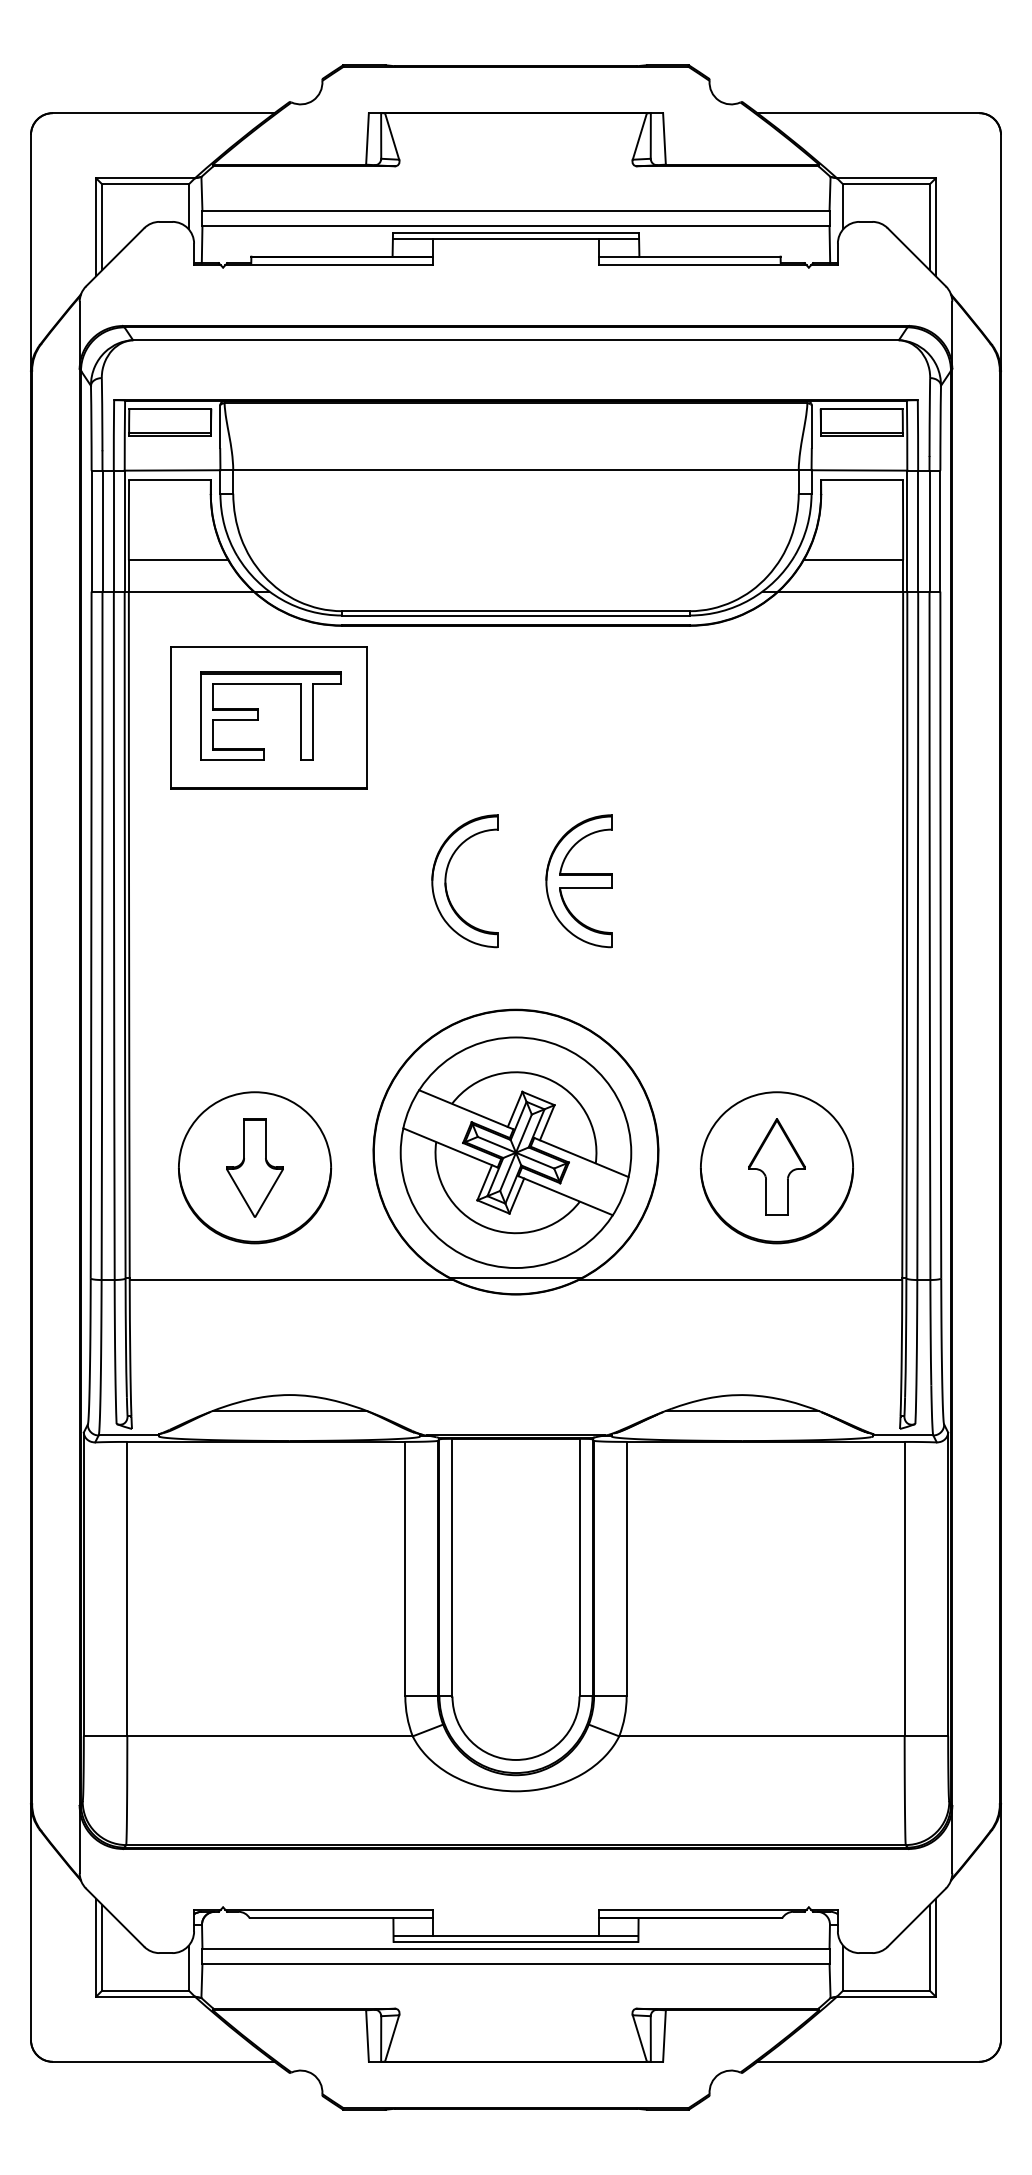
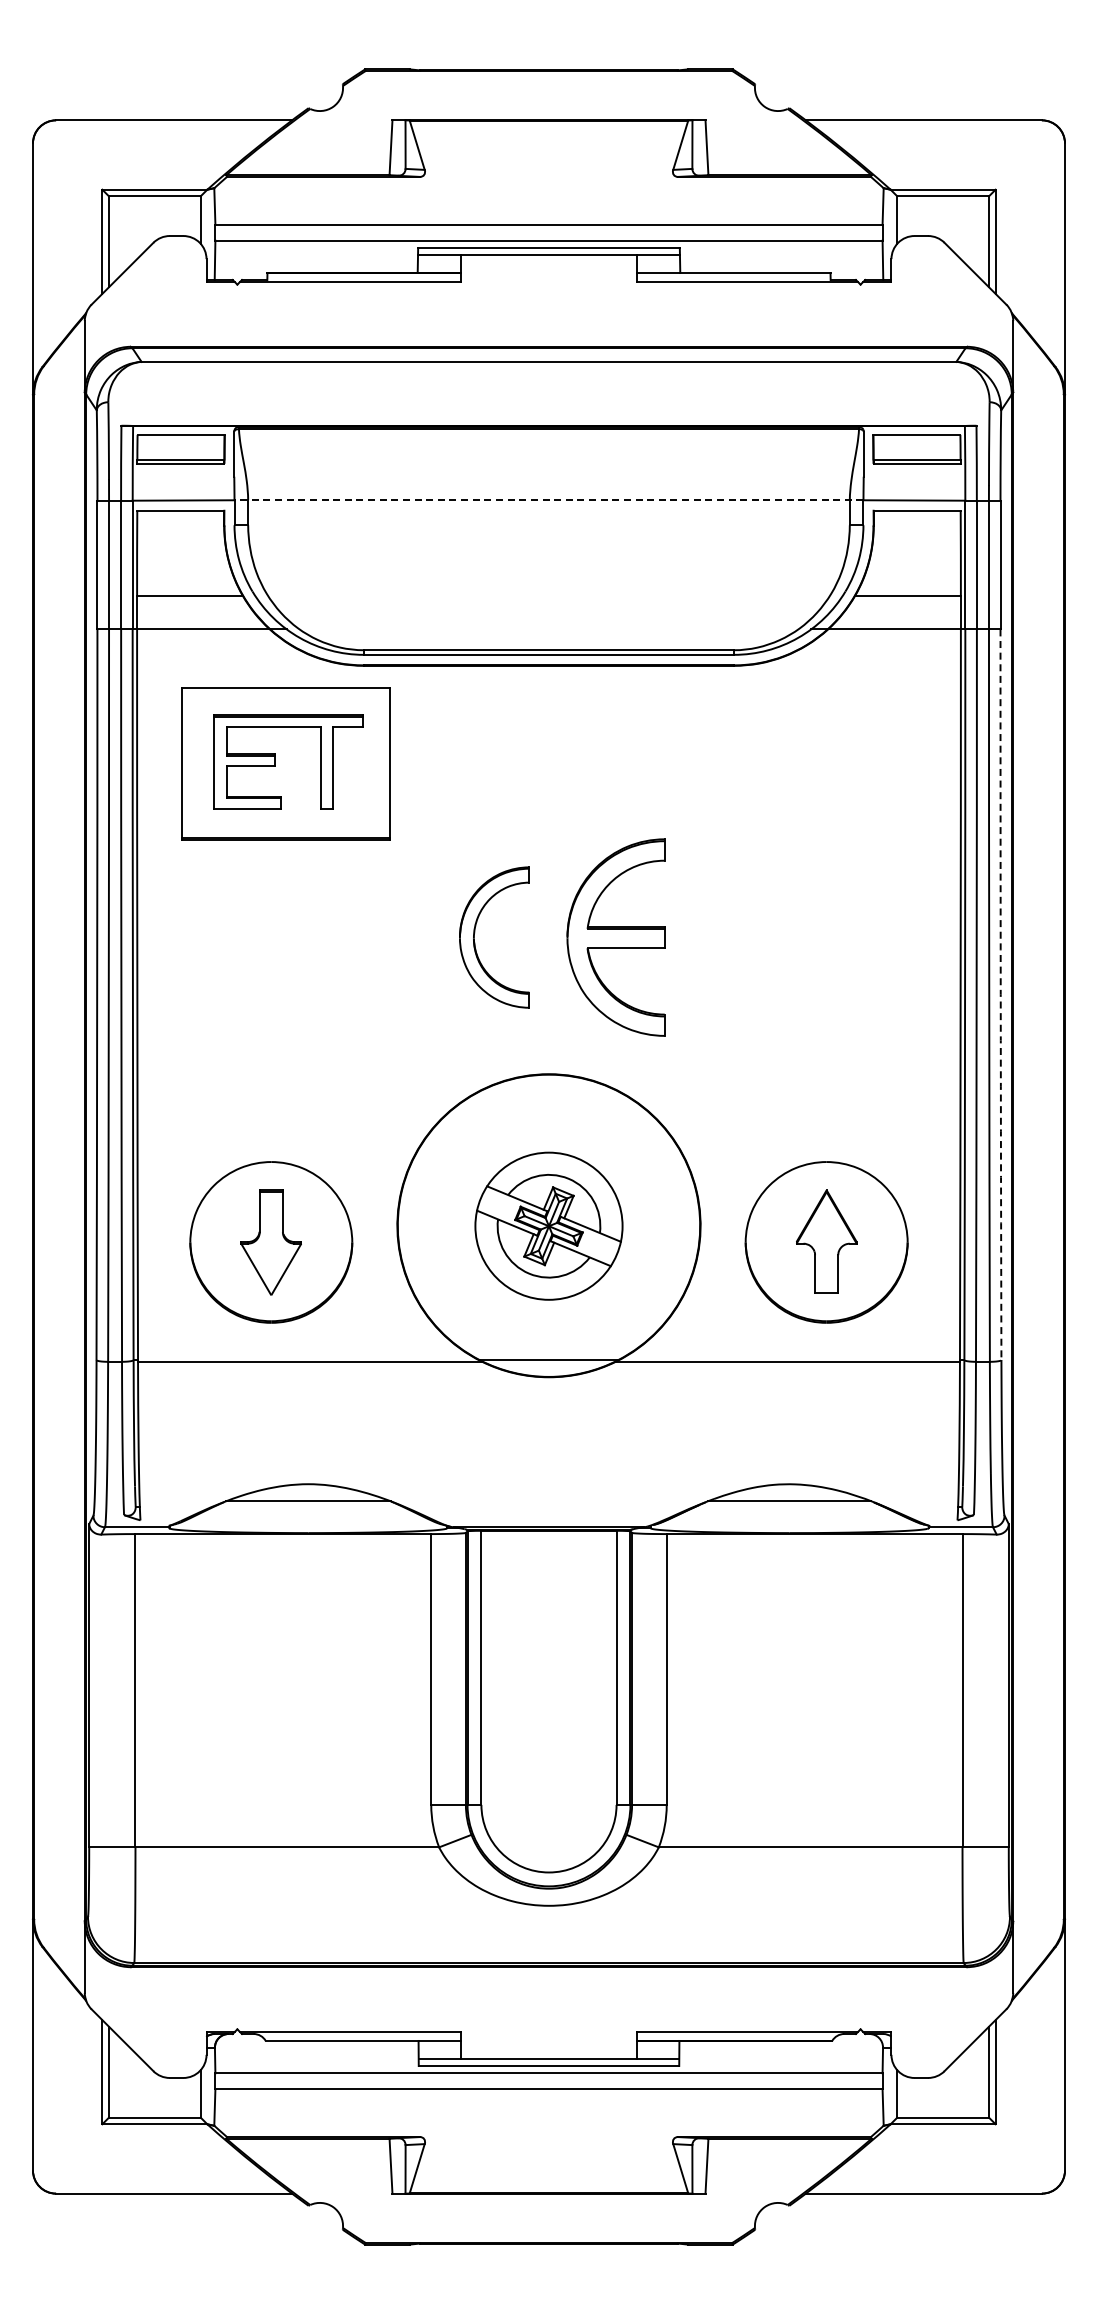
line: (515, 469) -> (548, 499), solid -> dashed
part: (578, 881) -> (615, 937), size x1.4
arc: (940, 934) -> (1000, 994), solid -> dashed
part: (515, 1151) -> (548, 1225), size x0.6

